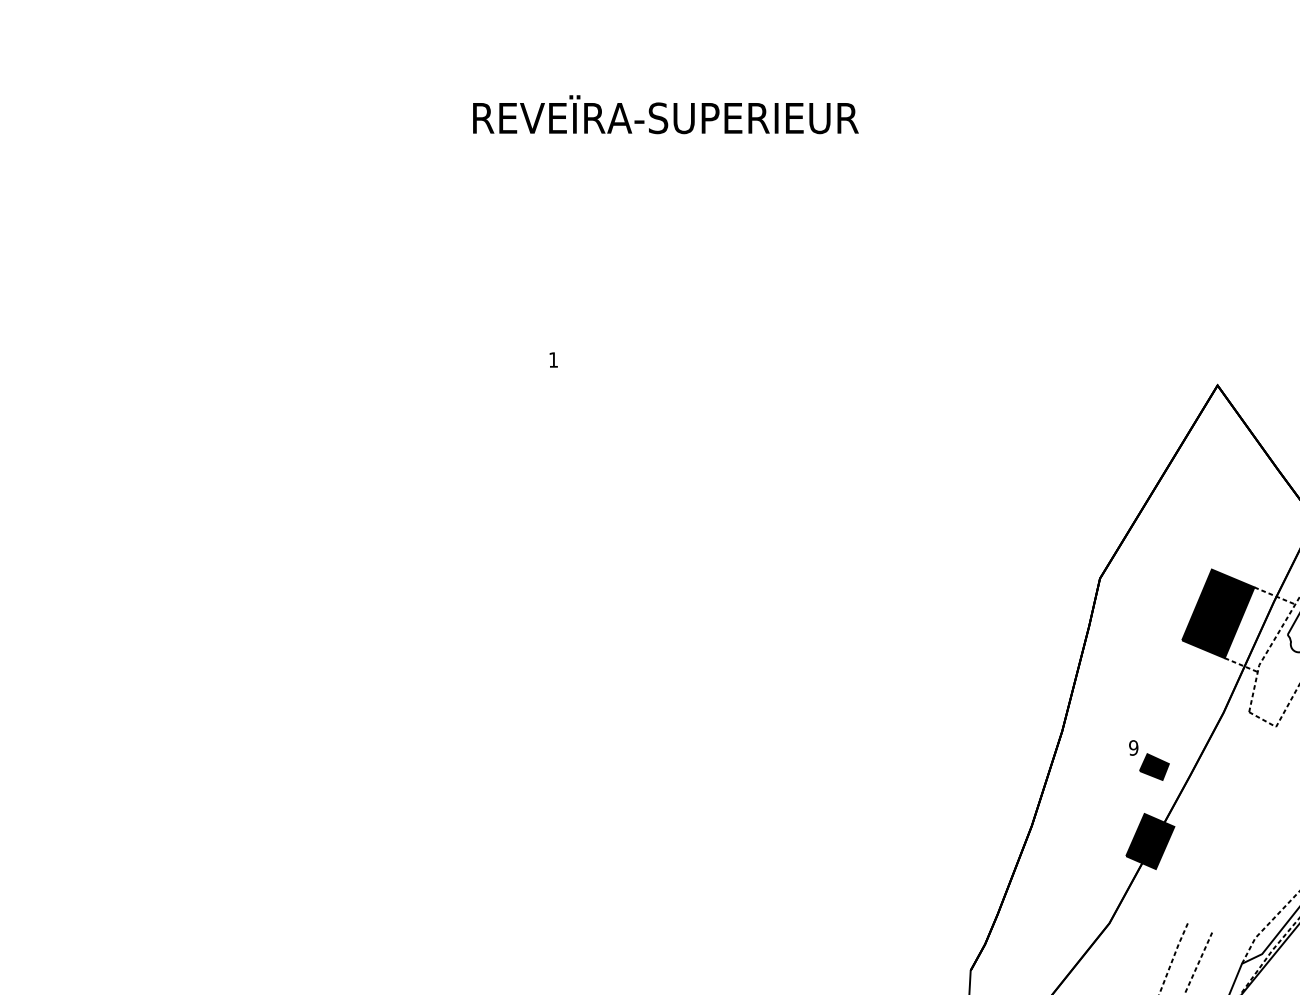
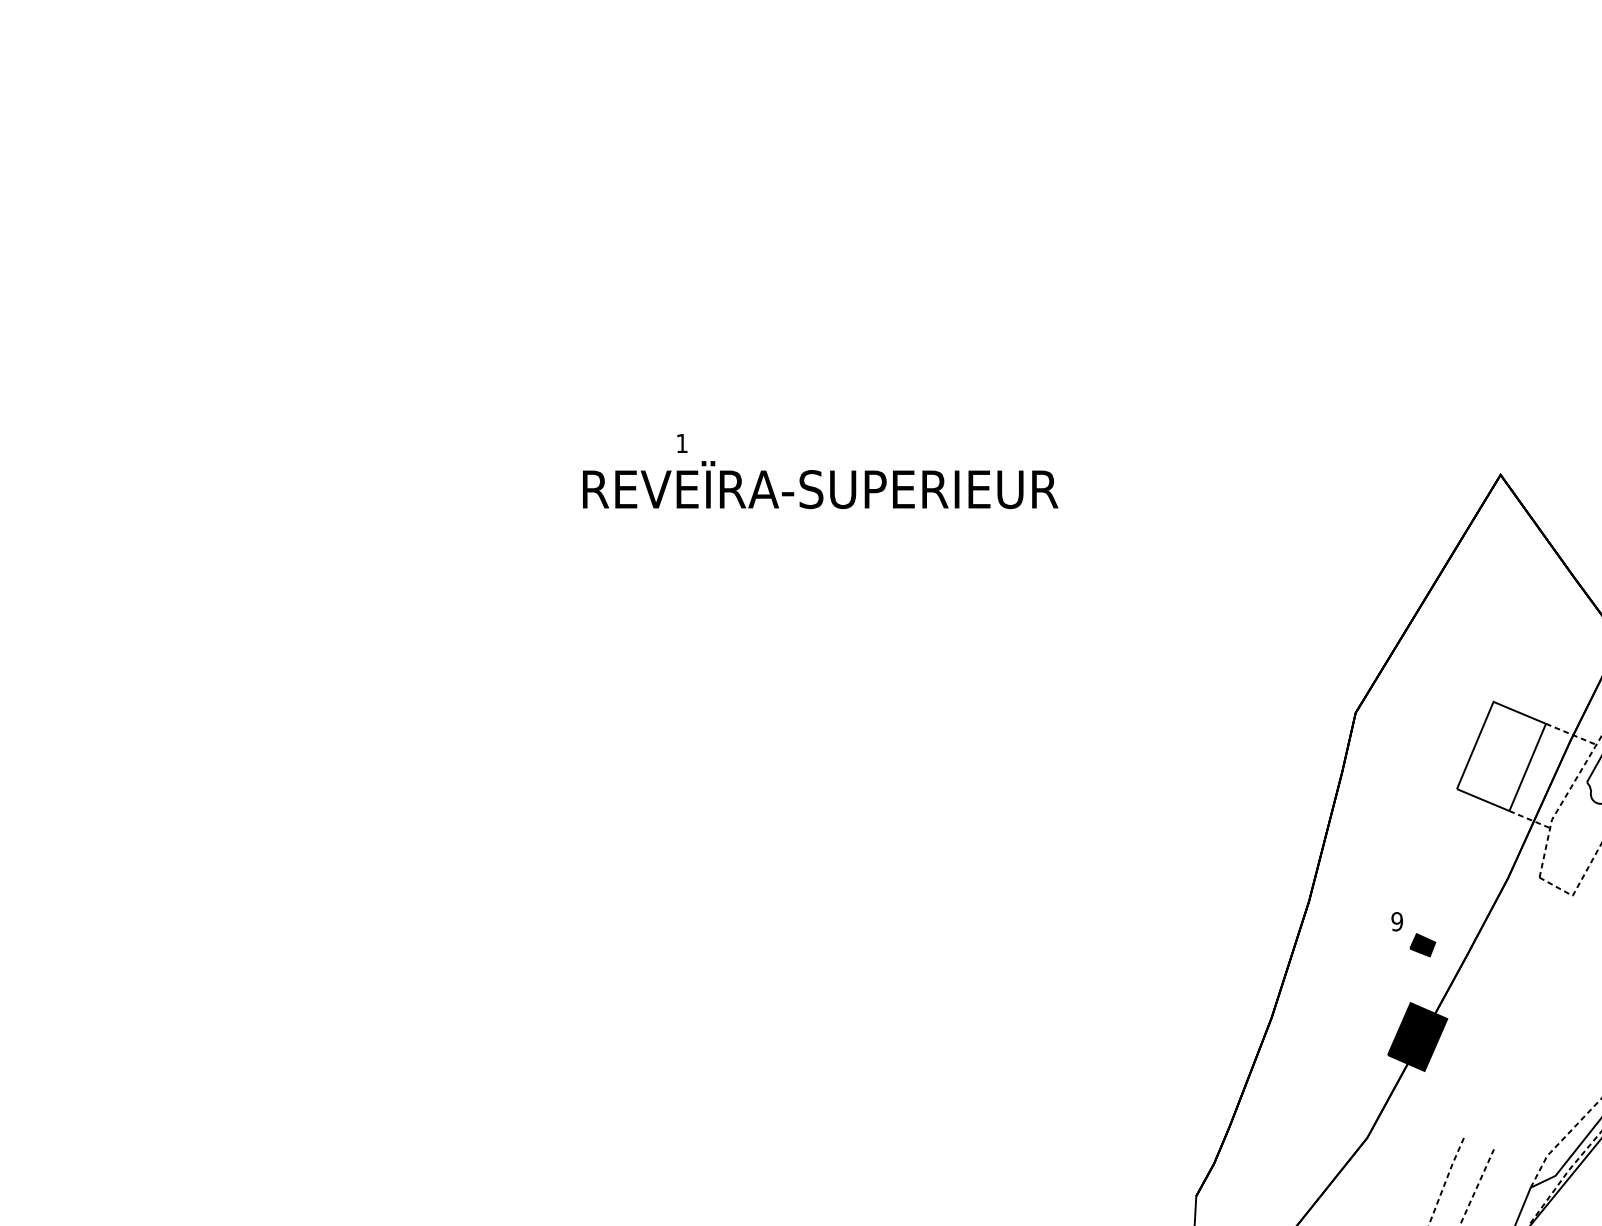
text: (665, 114) -> (820, 484), moved
fill: (1218, 613) -> (1501, 755), removed
part: (1154, 766) -> (1422, 944), size x0.7

